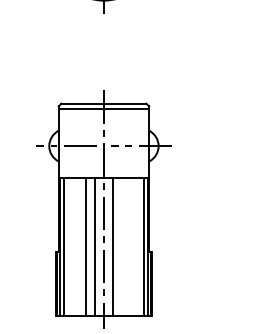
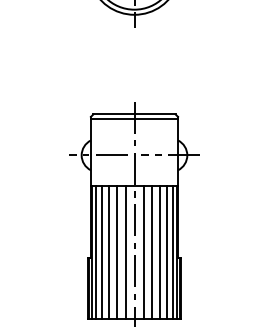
line: (69, 246) -> (101, 252), added
line: (77, 246) -> (108, 252), added
line: (122, 246) -> (152, 252), added
line: (130, 246) -> (160, 252), added
line: (138, 246) -> (167, 252), added

